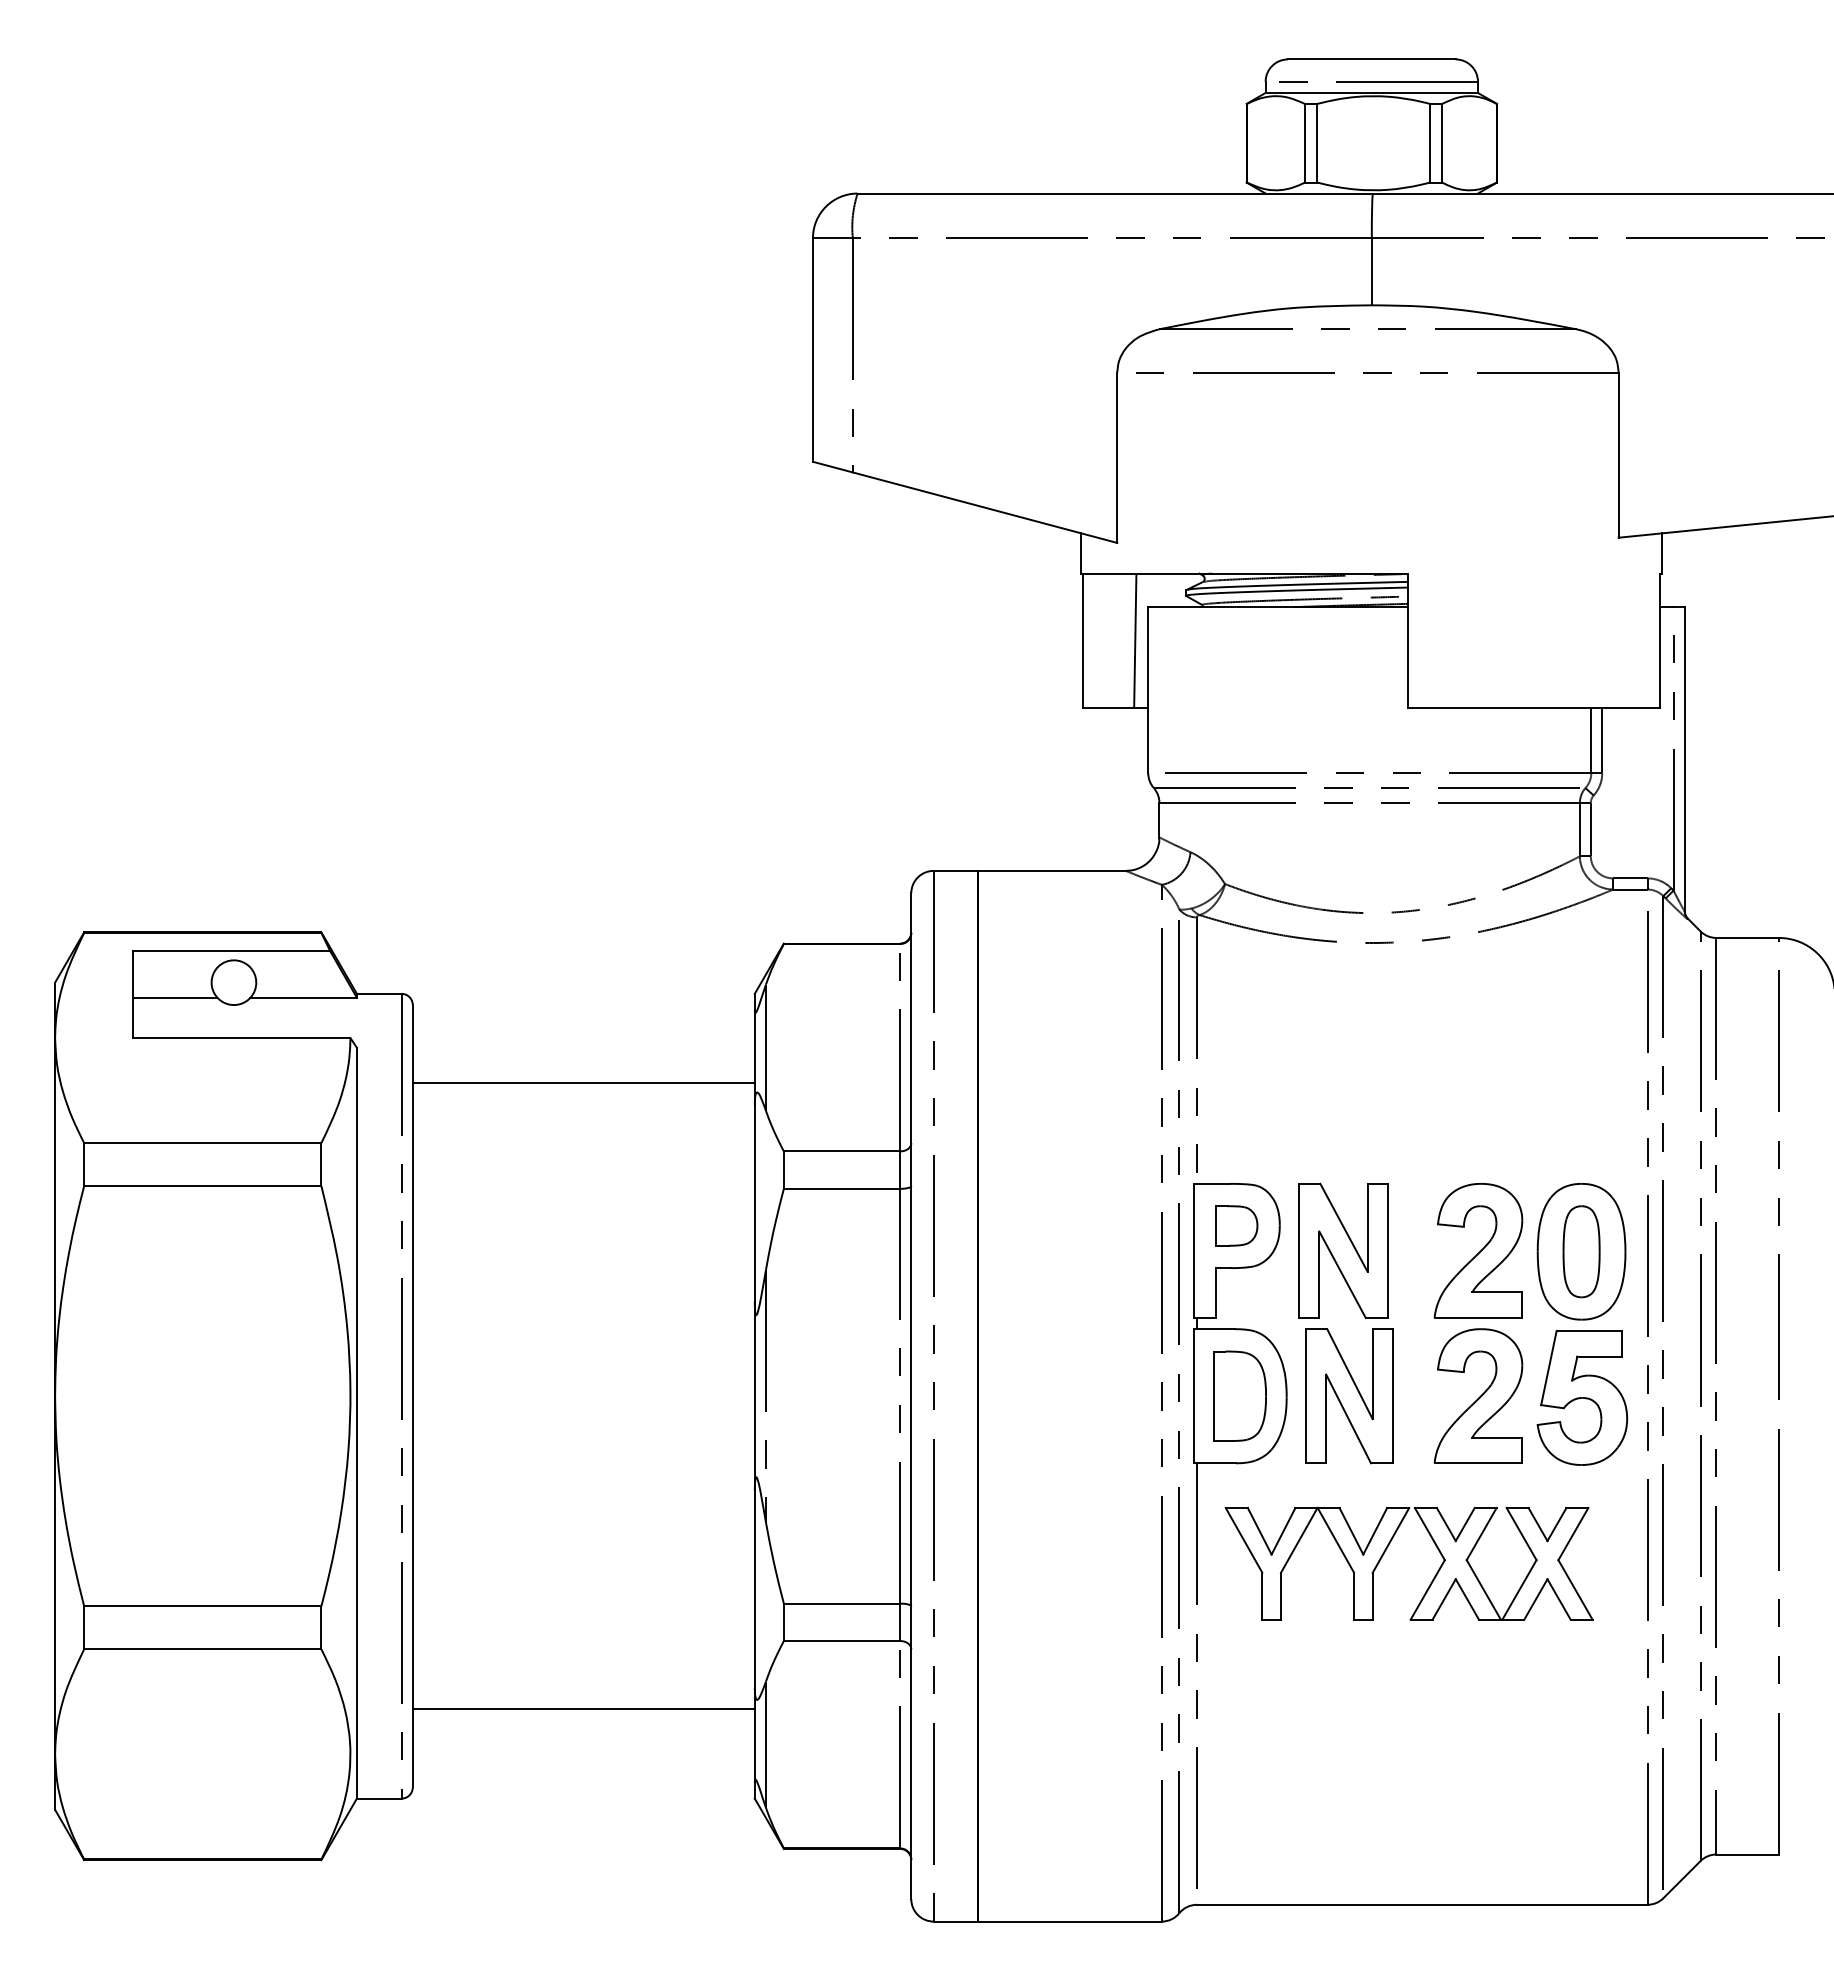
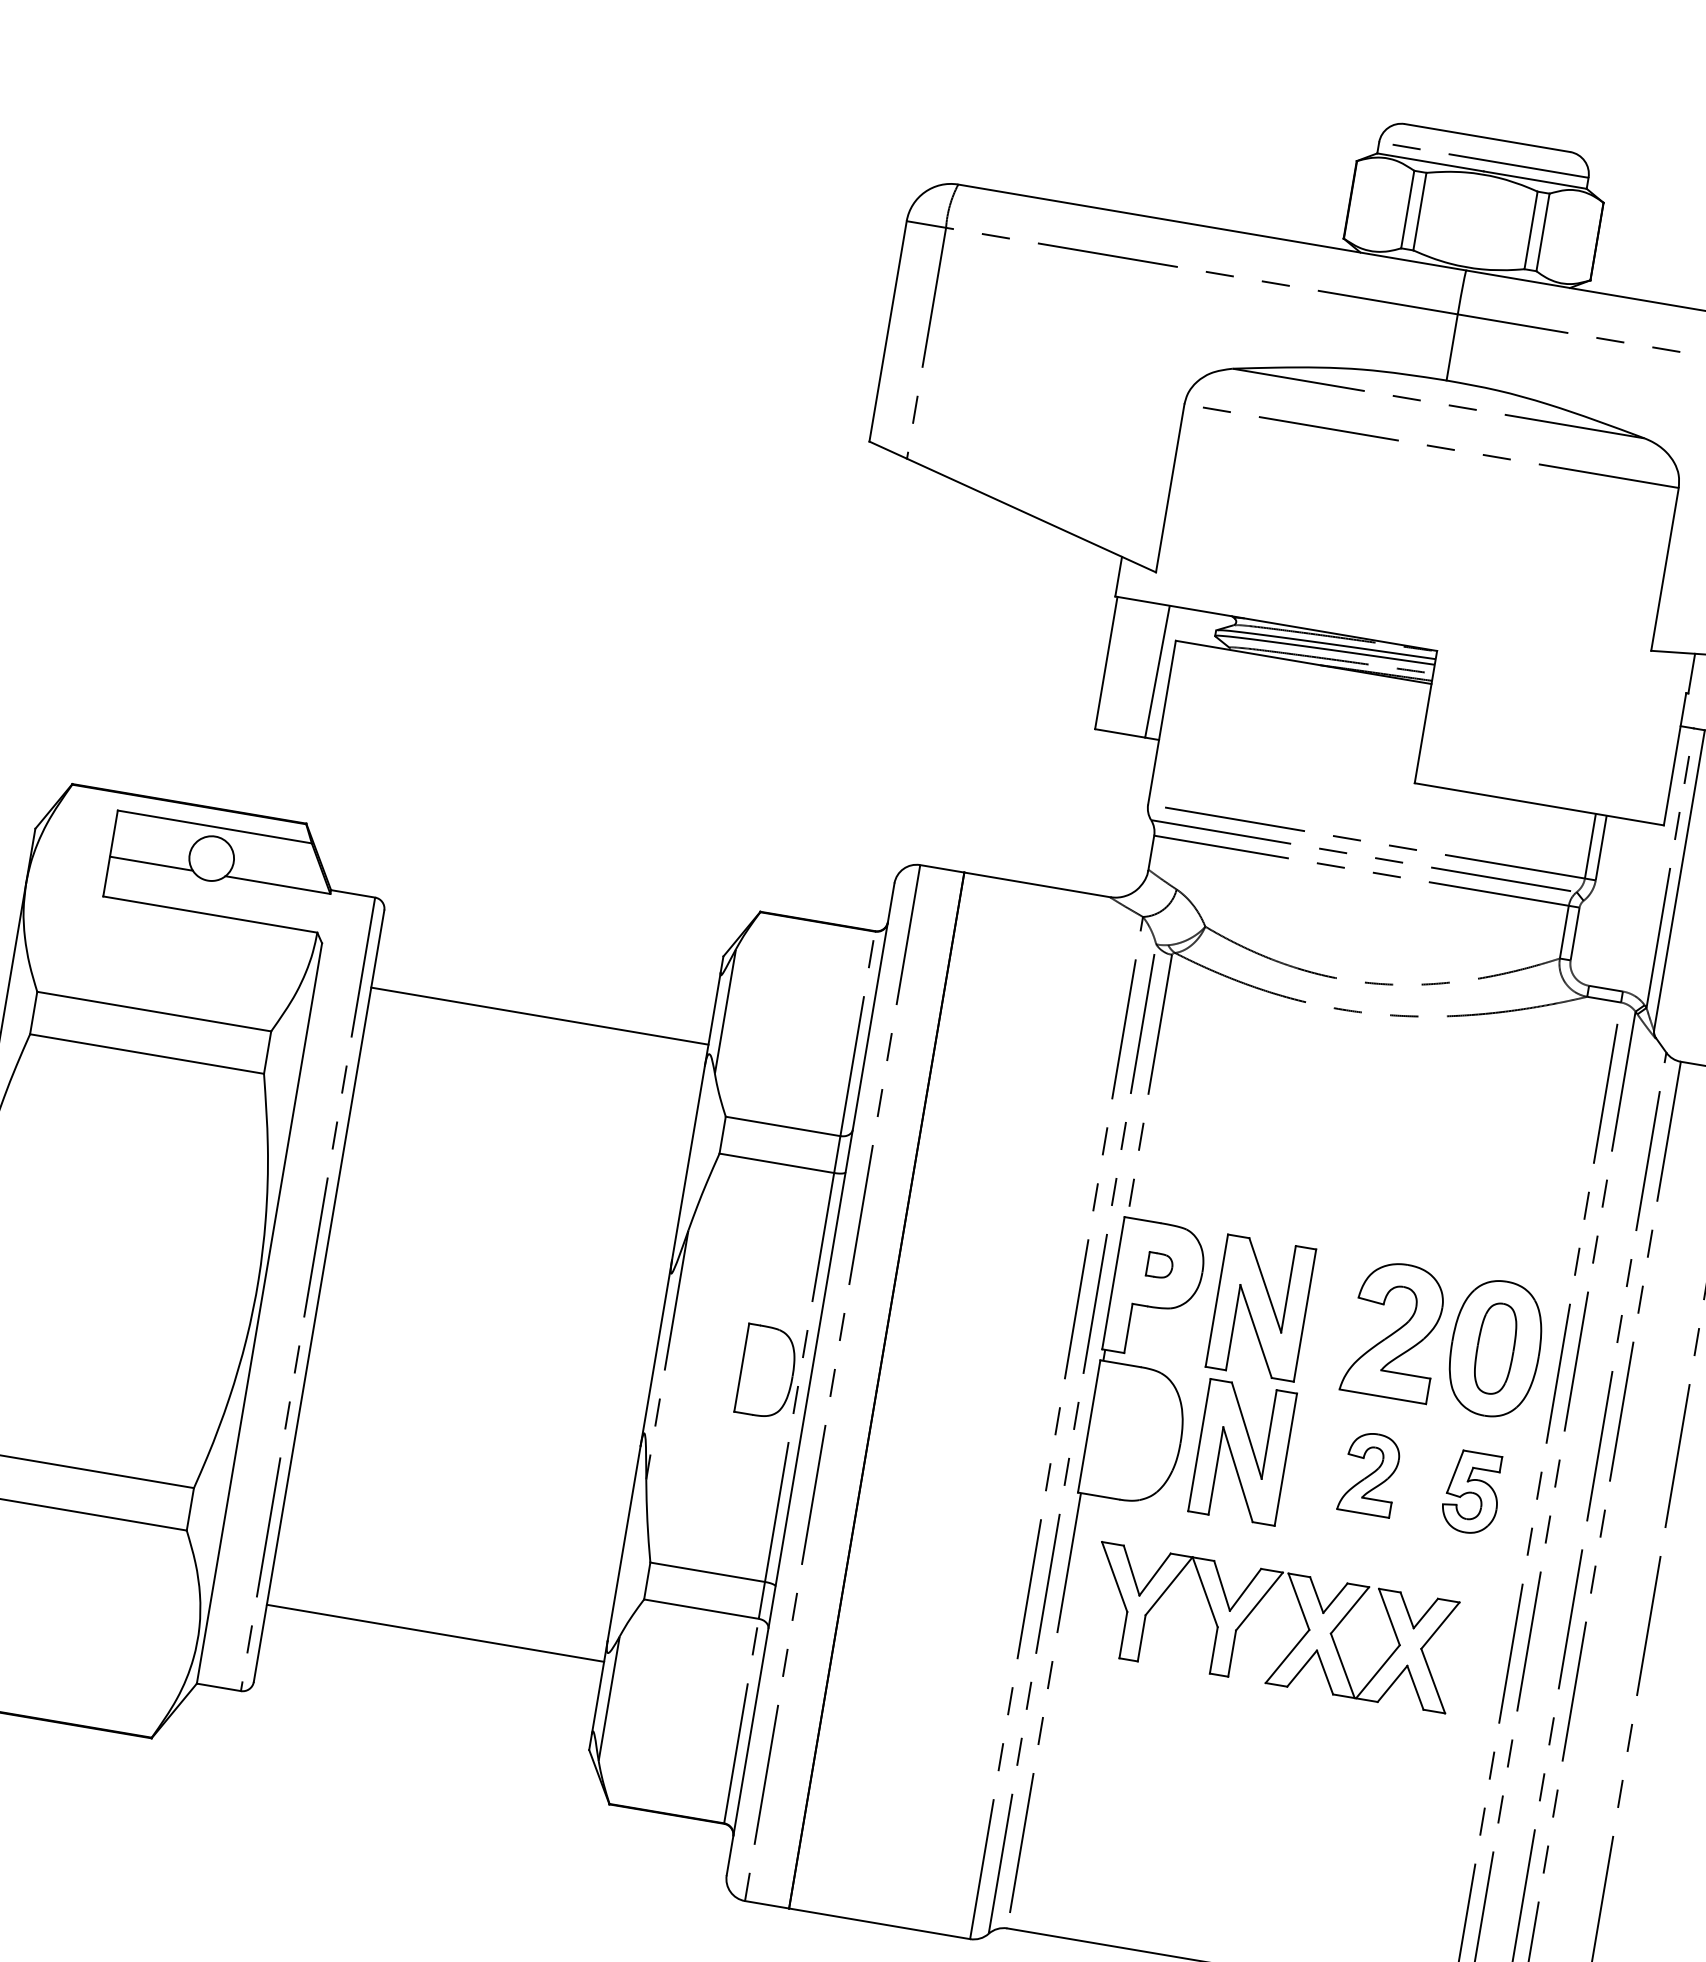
part: (1236, 1225) -> (1159, 1265), size x0.6
part: (1239, 1395) -> (766, 1371), moved
part: (1478, 1395) -> (1369, 1473), size x0.6
part: (1582, 1397) -> (1472, 1492), size x0.6

